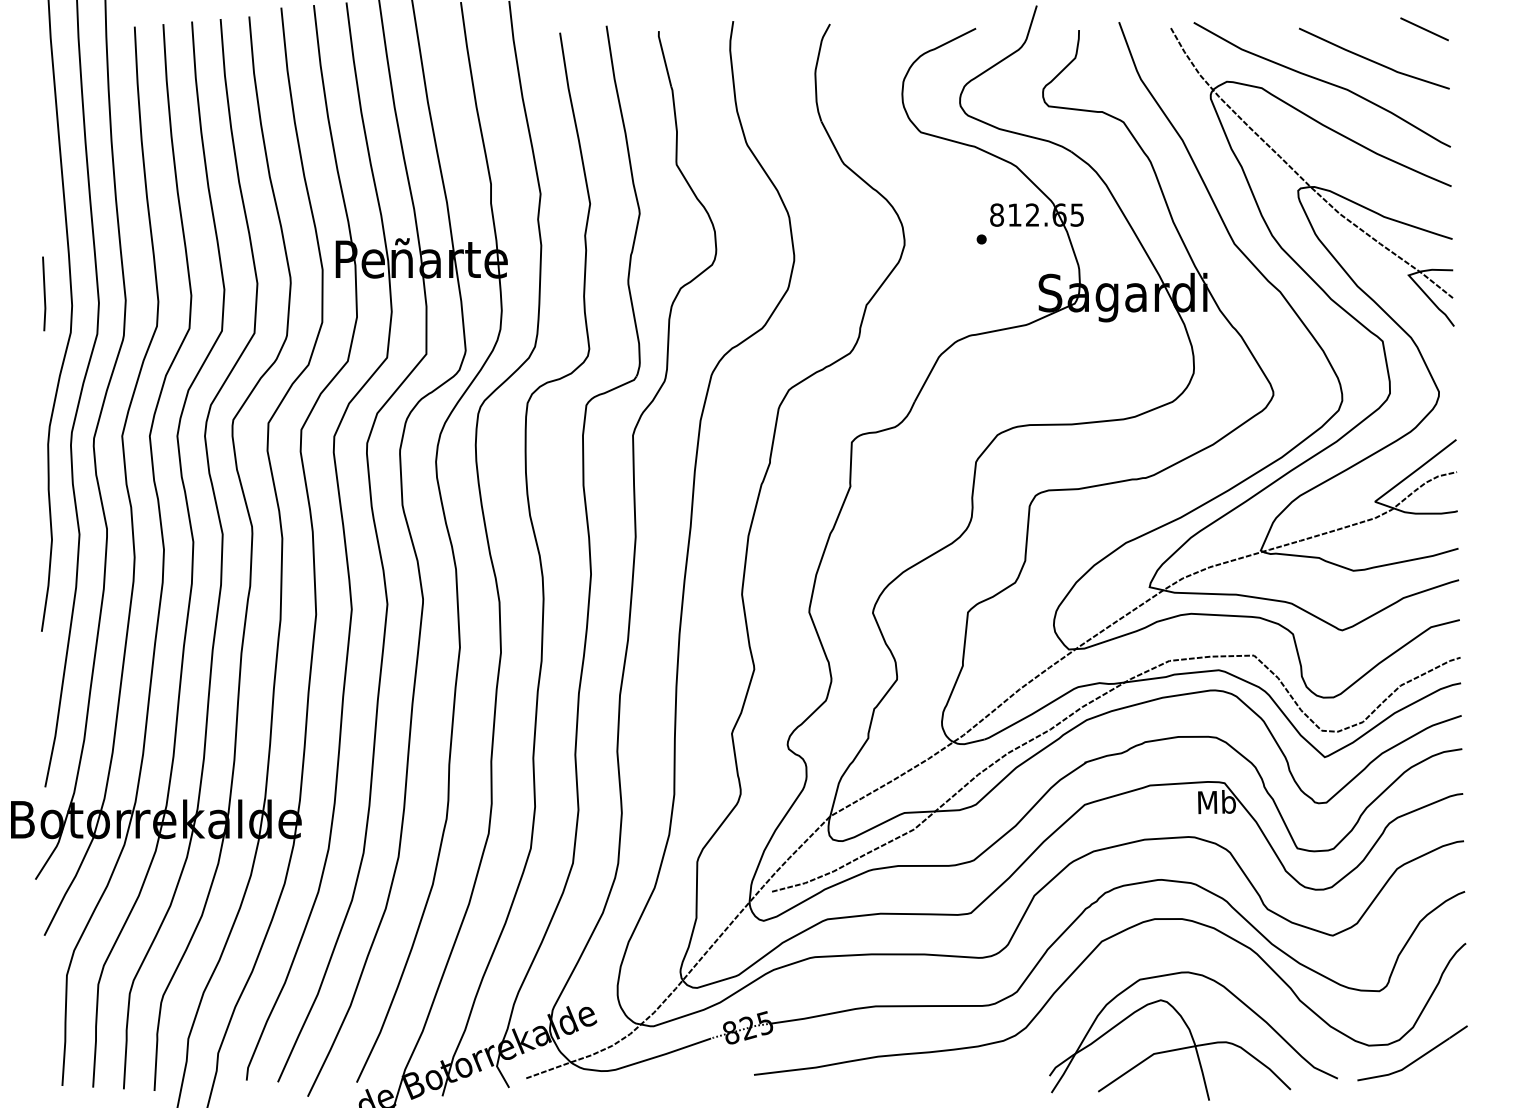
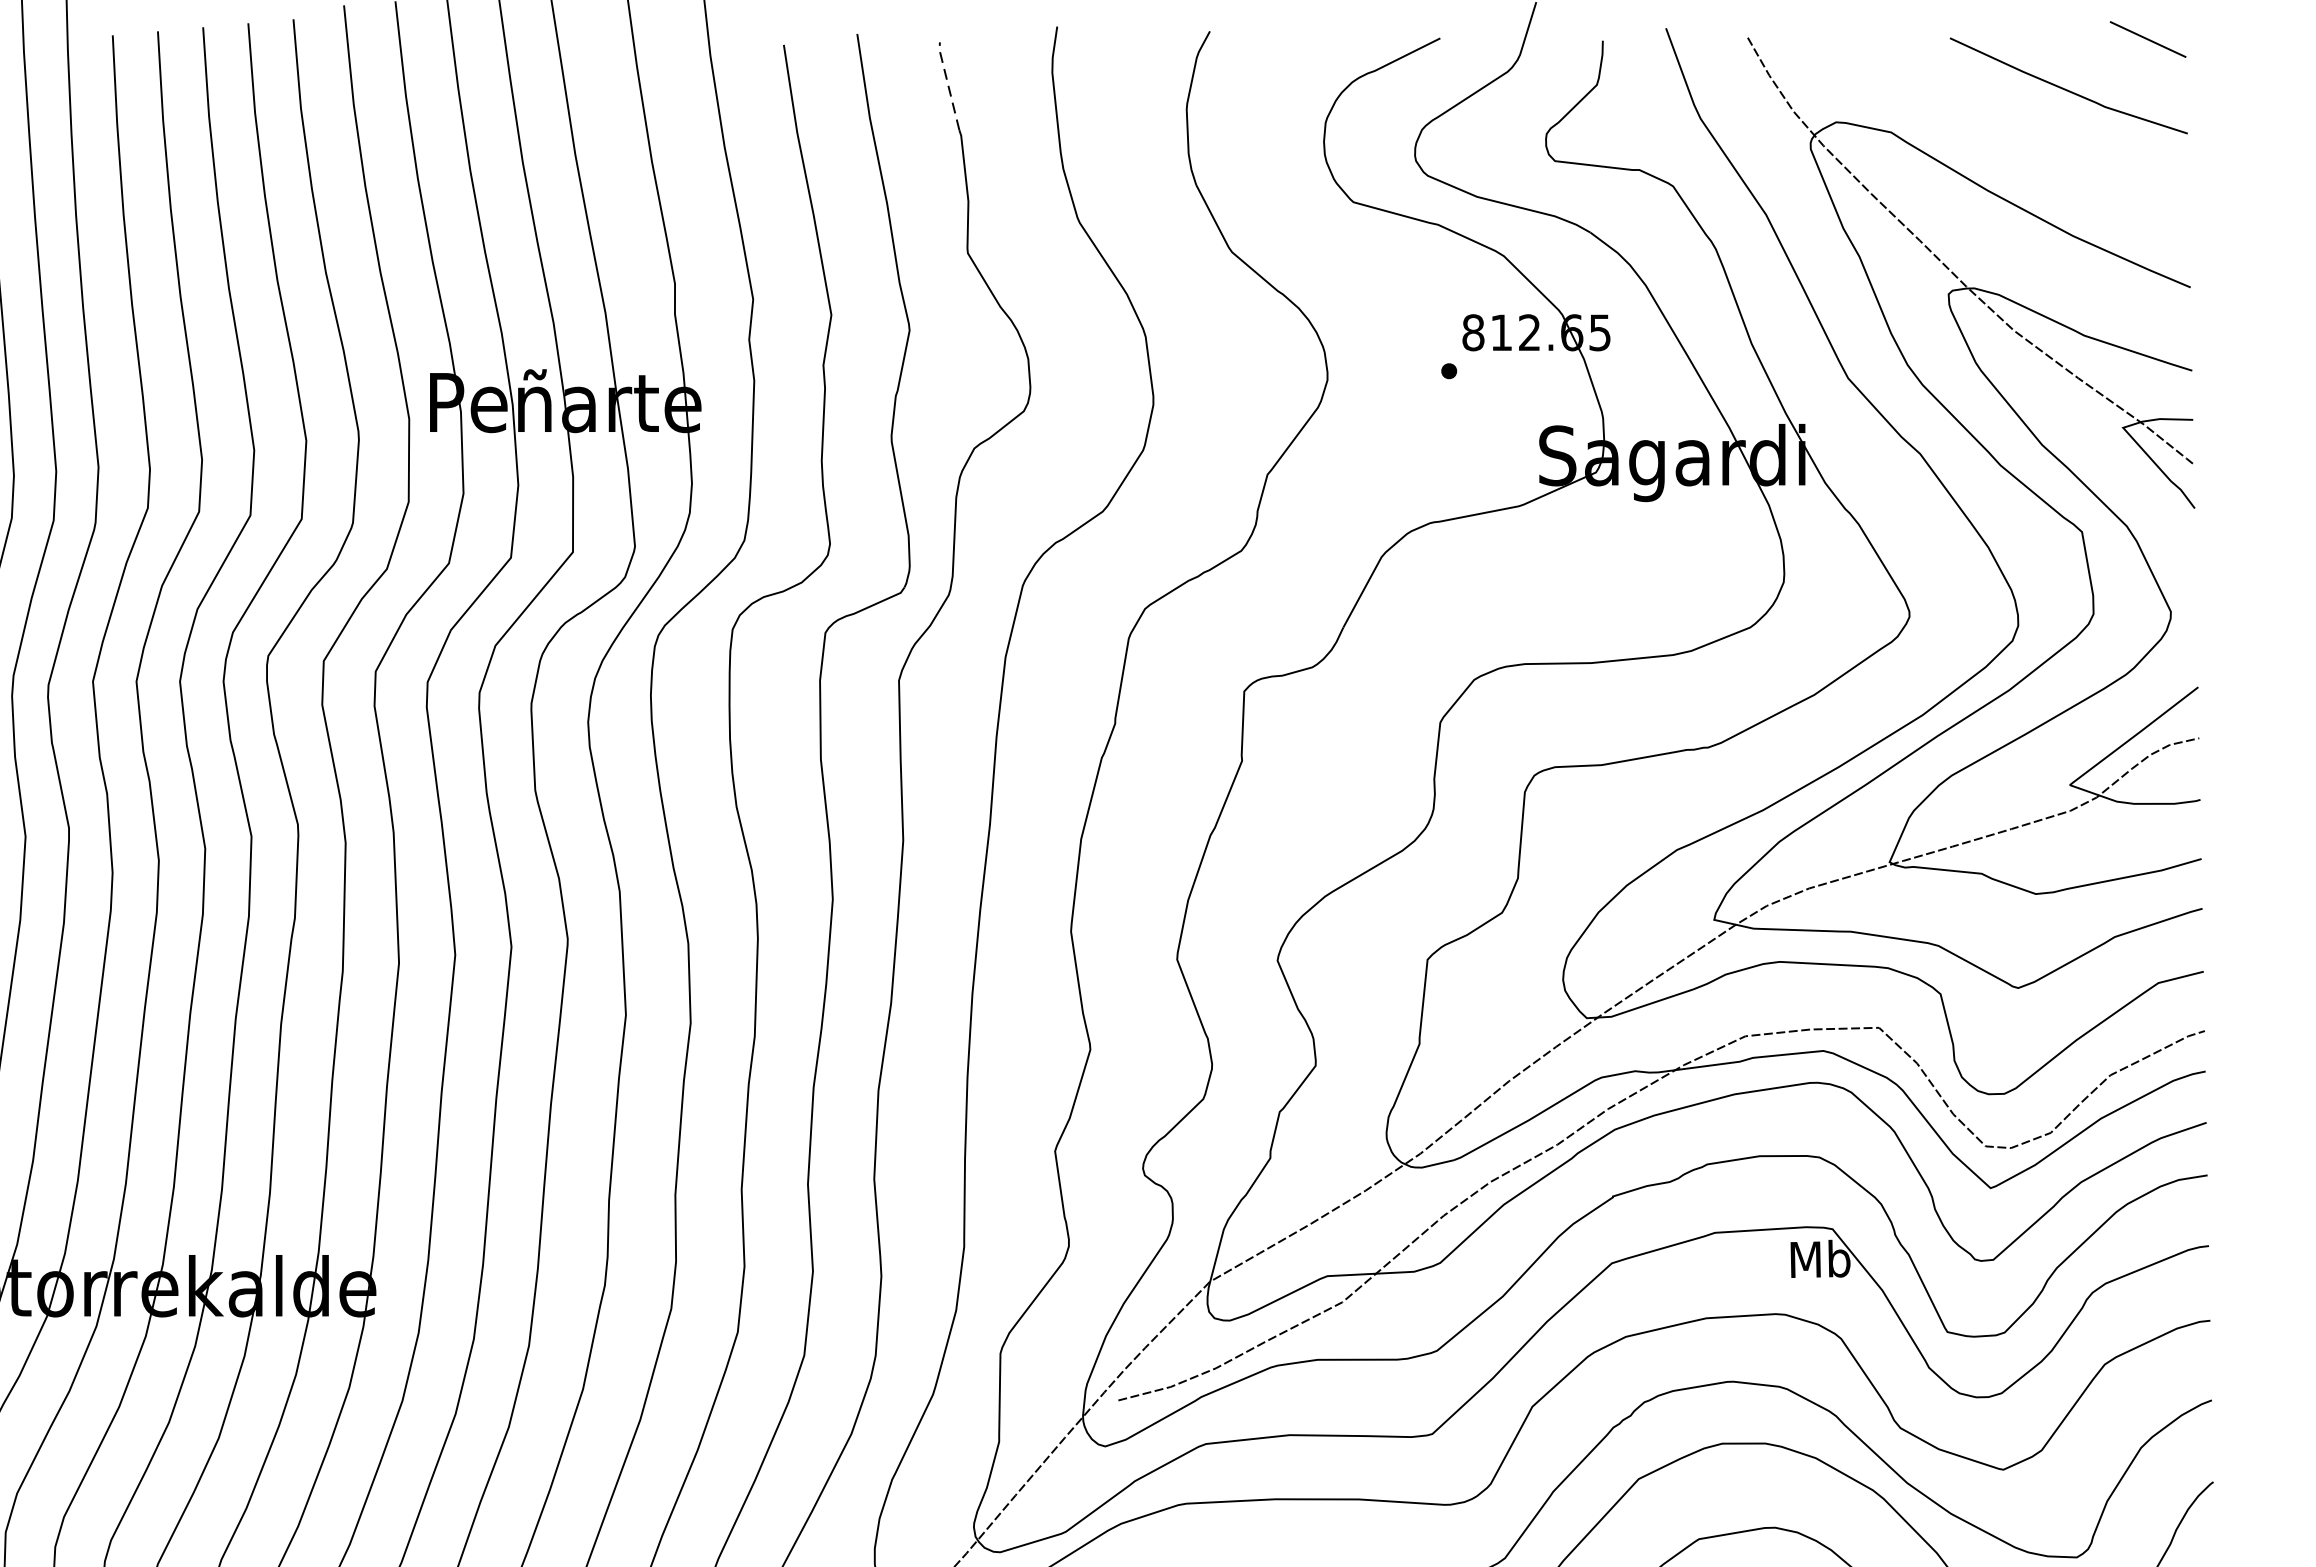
line: (664, 57) -> (948, 84), solid -> dashed
curve: (1323, 82) -> (1988, 123), removed

